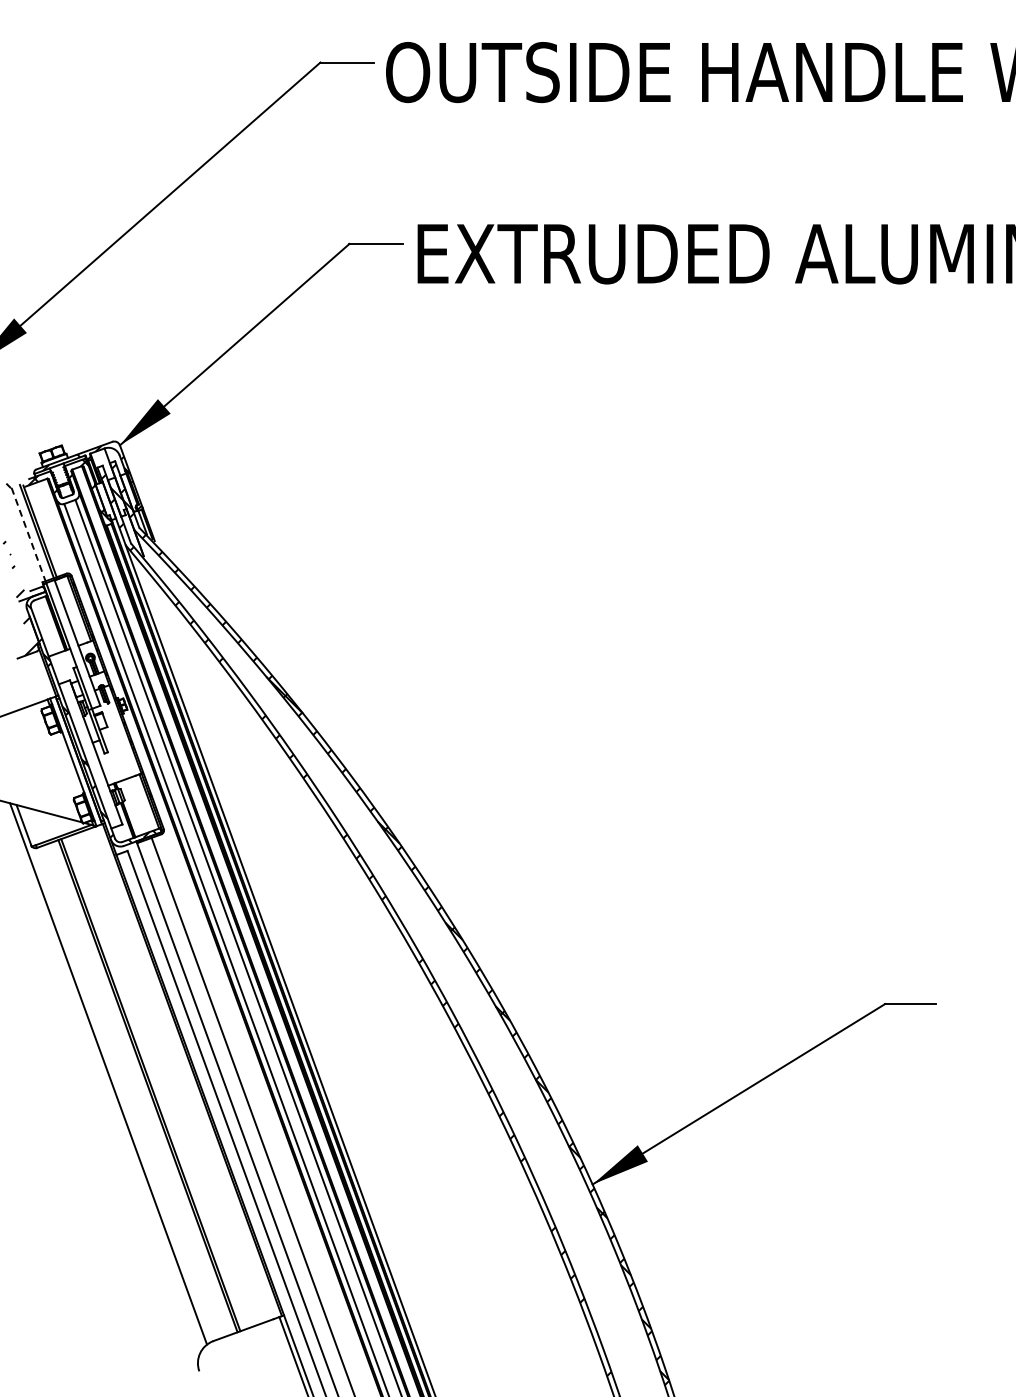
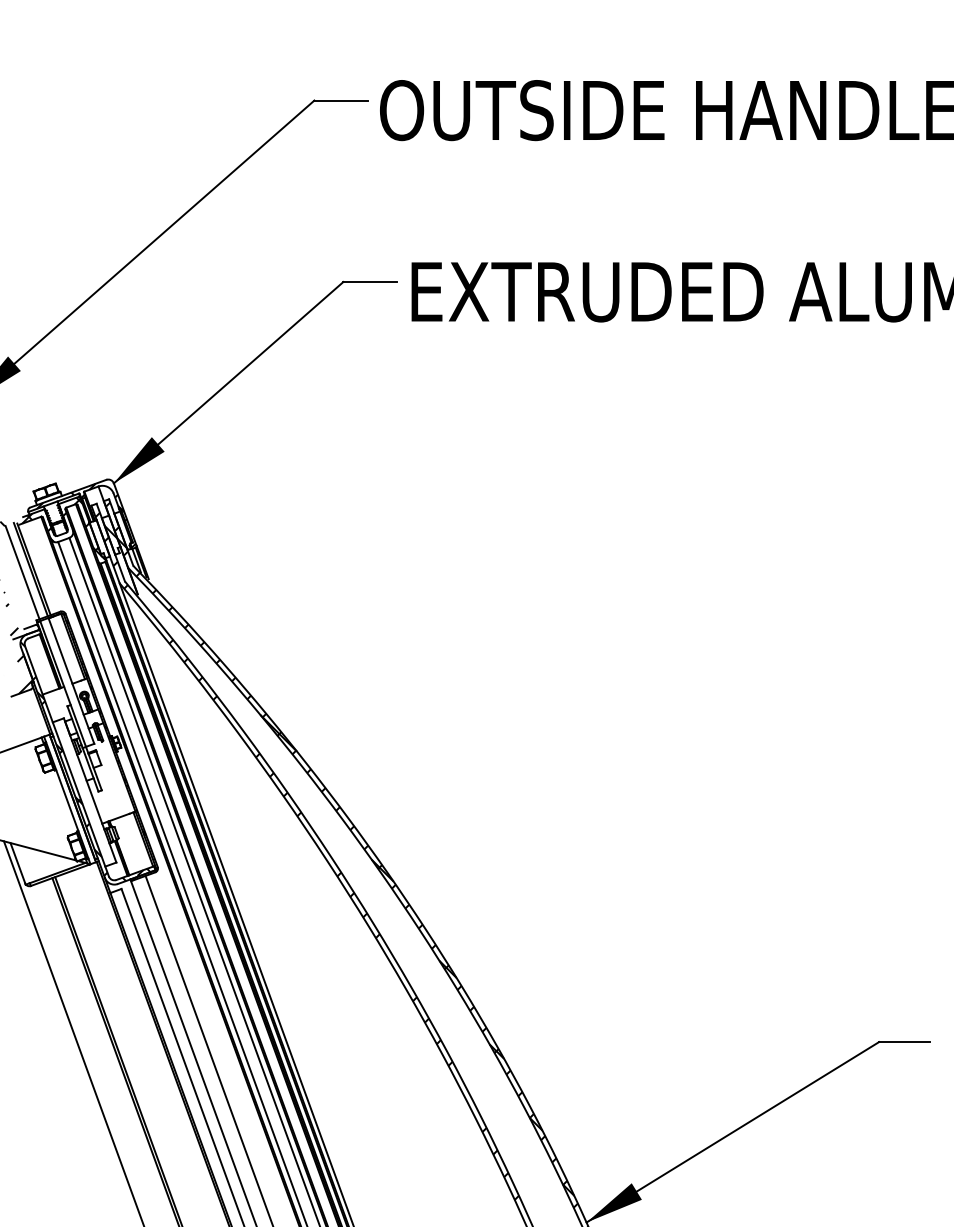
line: (28, 534) -> (22, 572), dashed -> solid

